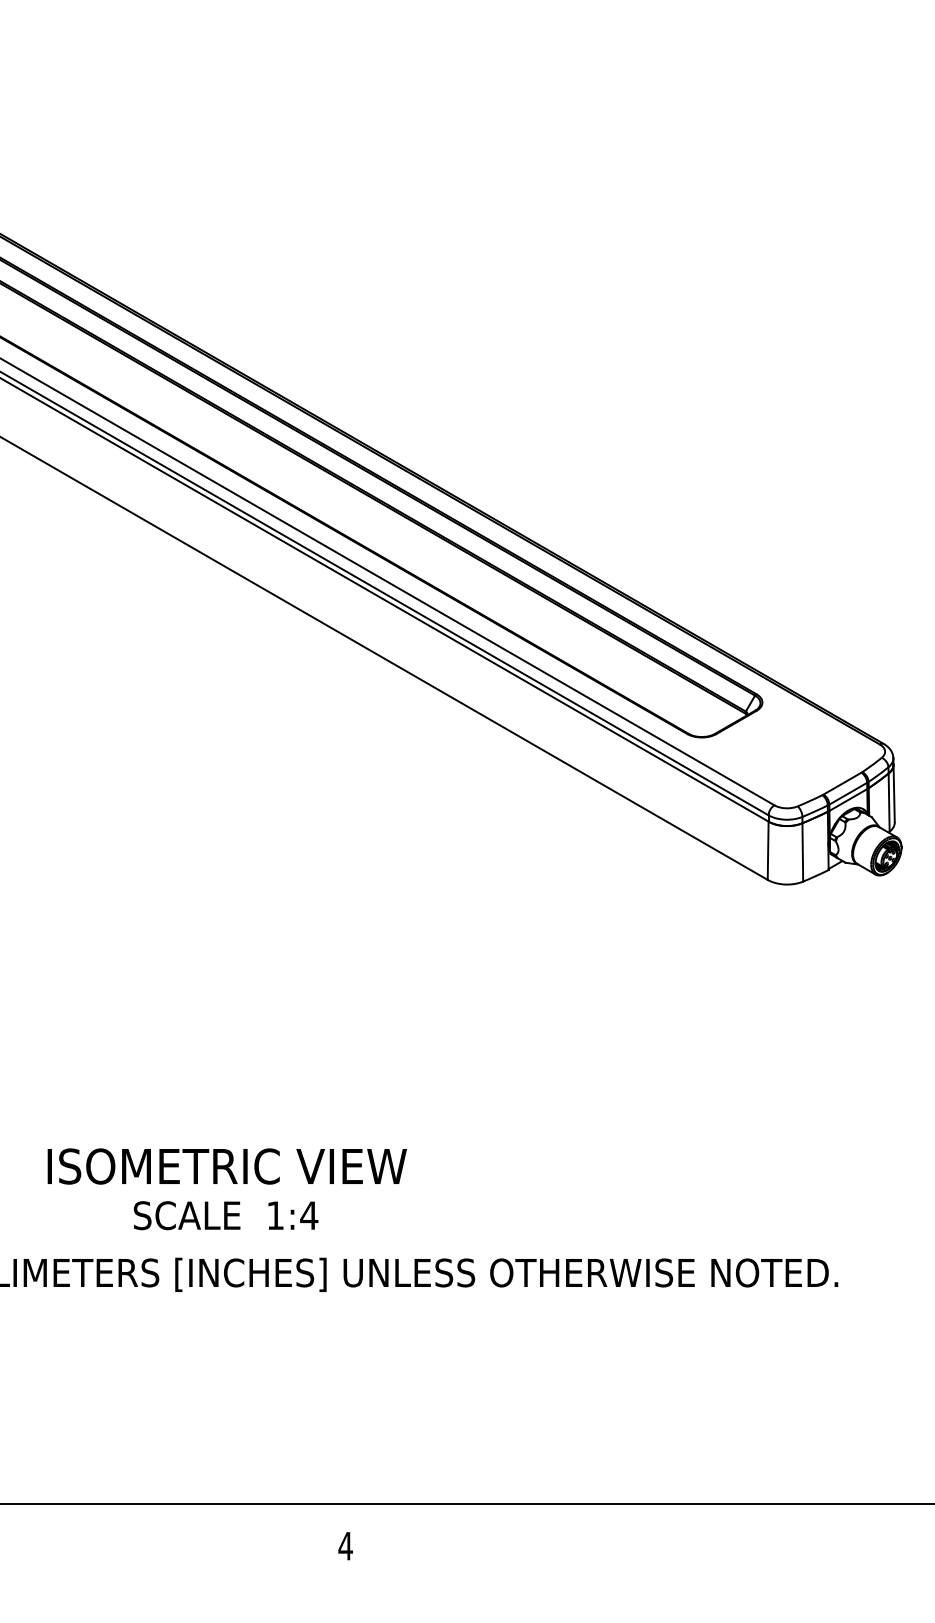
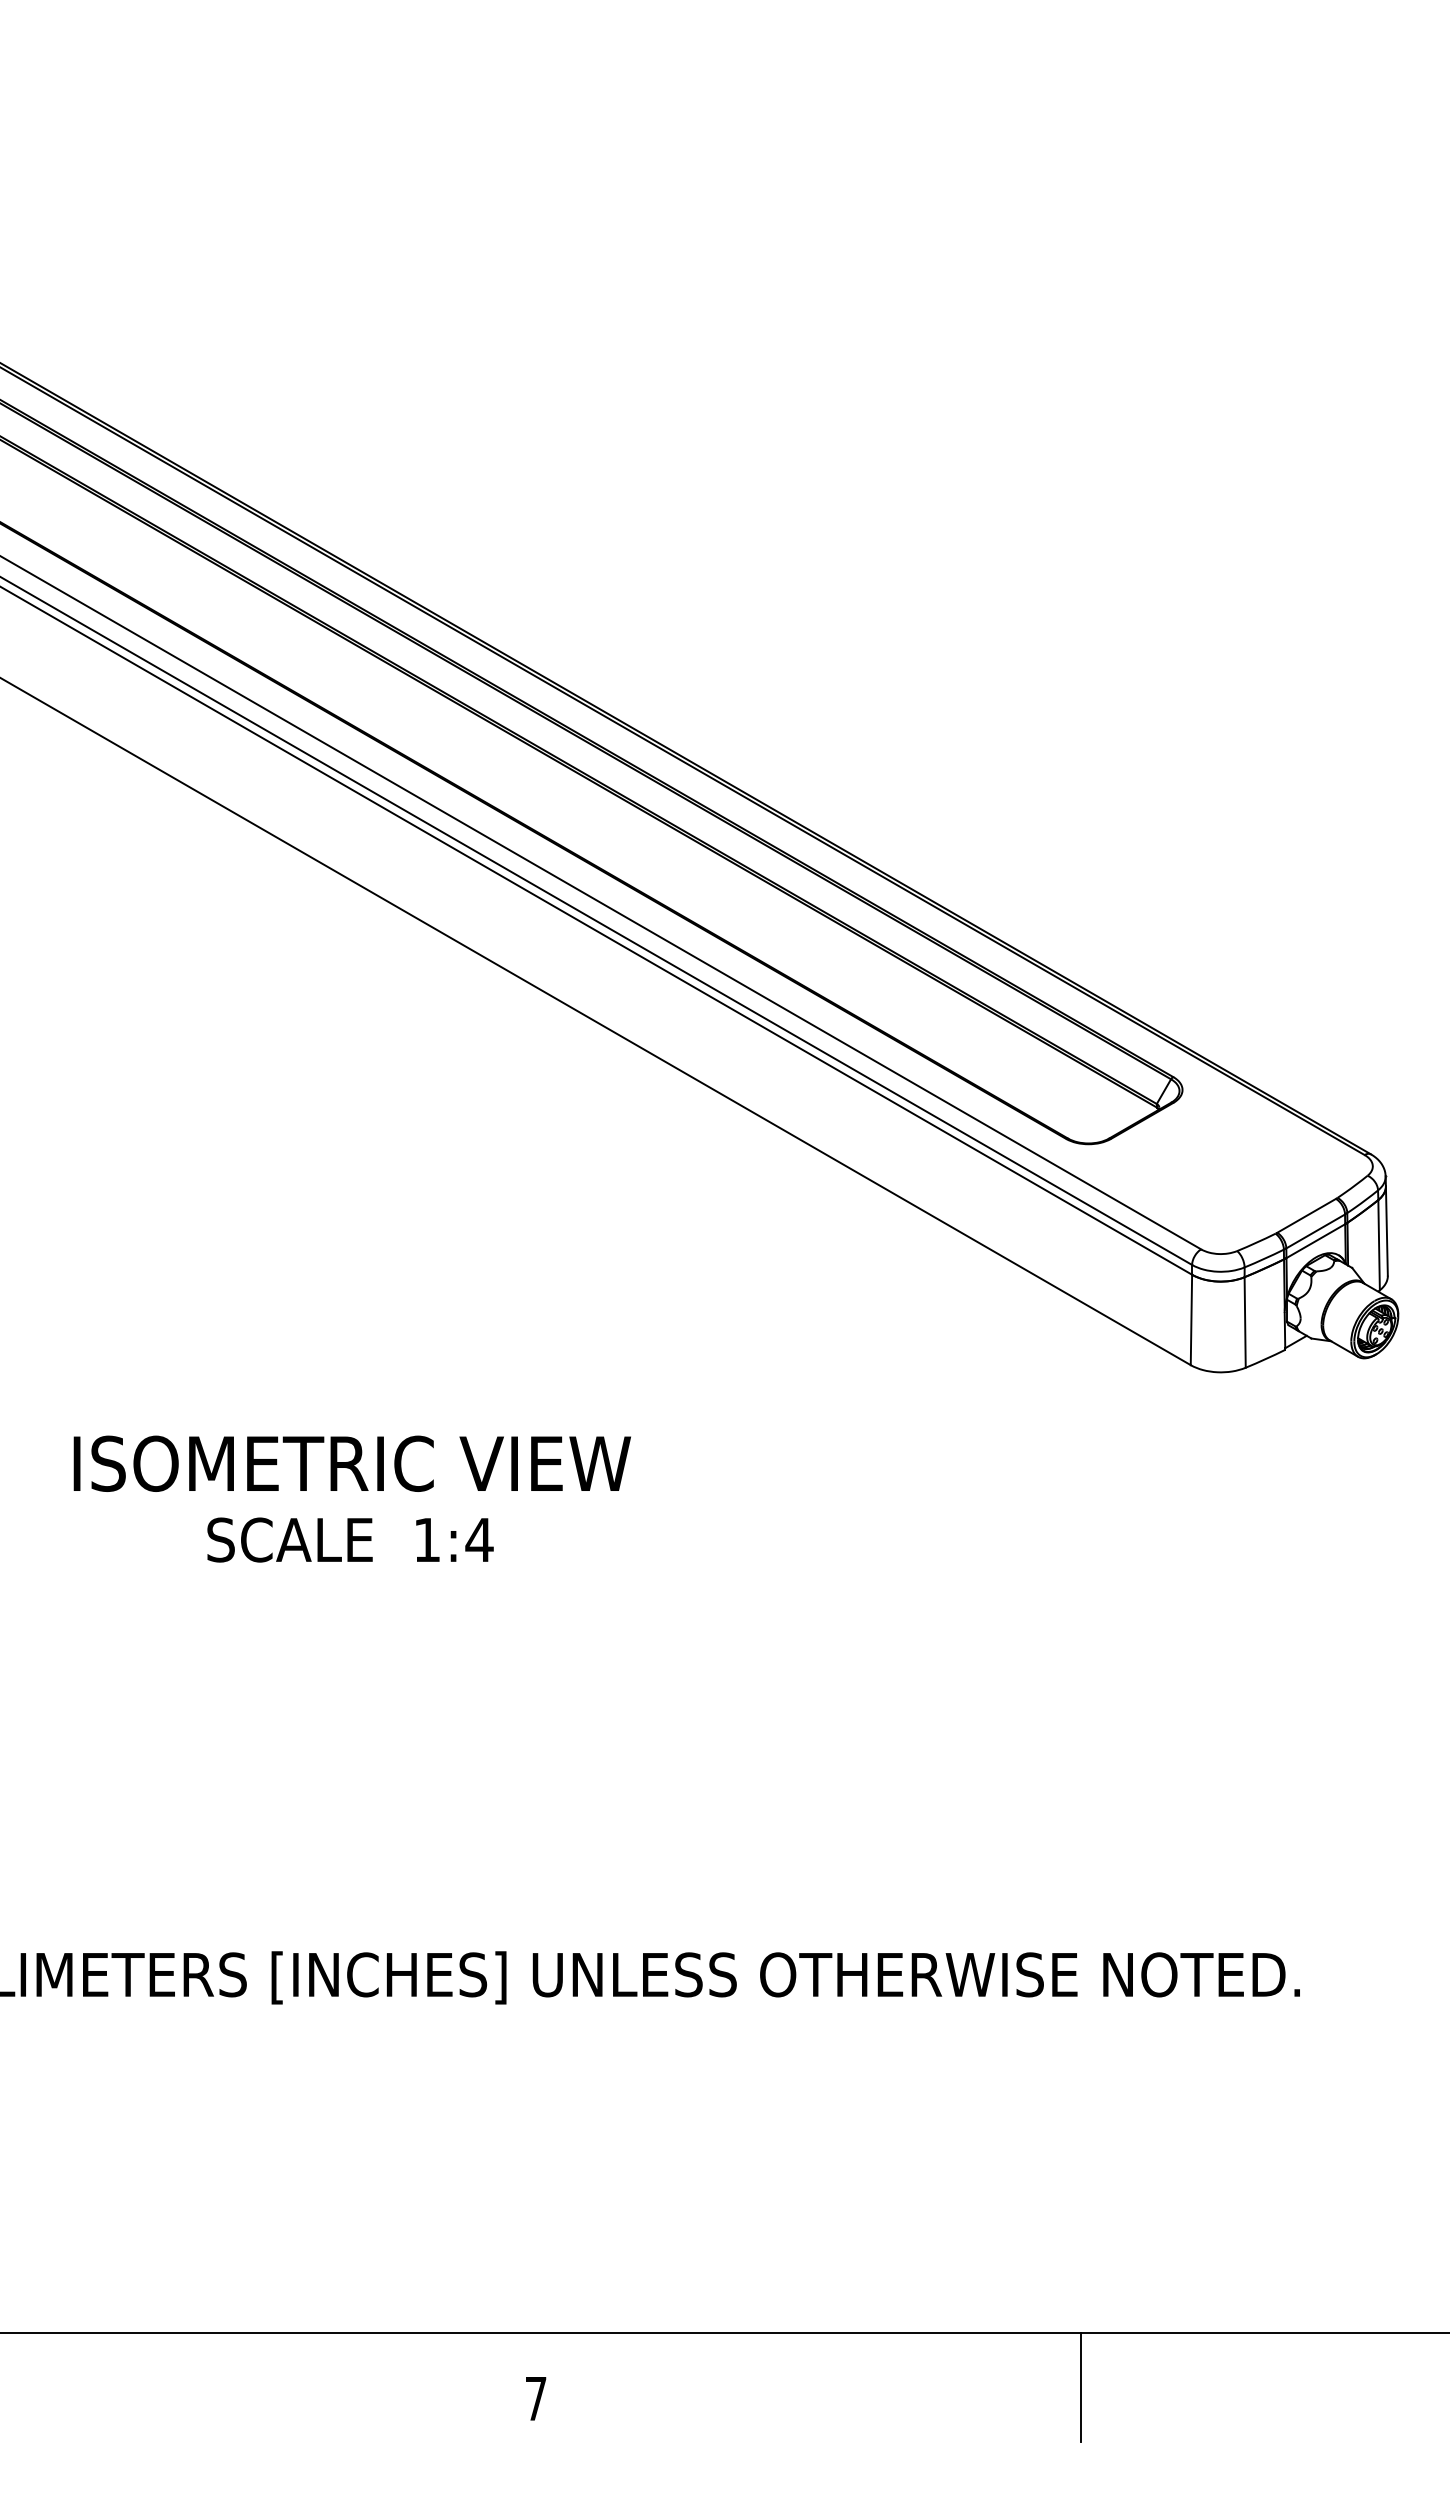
text: (226, 1189) -> (351, 1499), moved
line: (696, 1539) -> (1080, 2388), added
text: (345, 1546) -> (535, 2399), 4 -> 7

